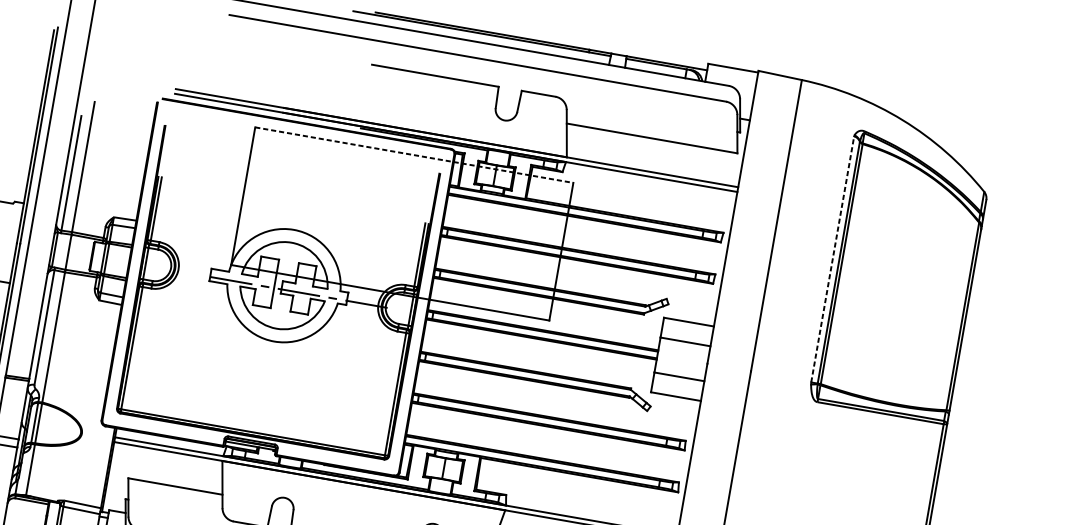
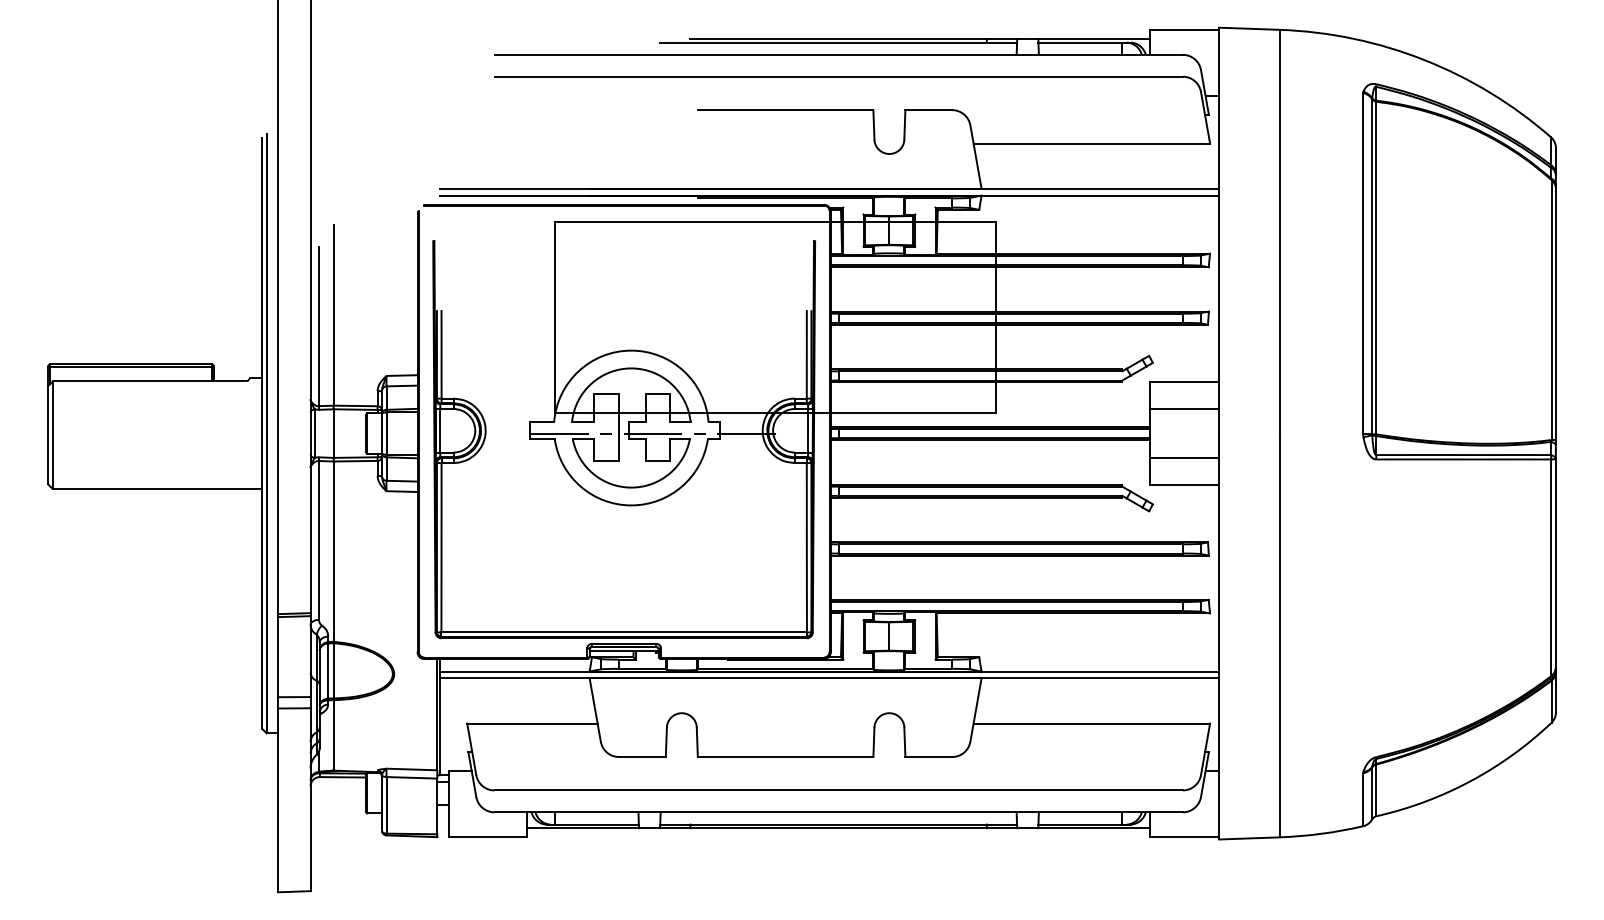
line: (414, 154) -> (776, 221), dashed -> solid
line: (832, 259) -> (1363, 263), dashed -> solid

